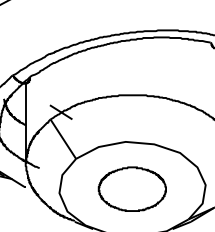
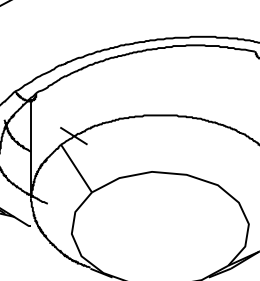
part: (131, 188) -> (159, 228), removed

